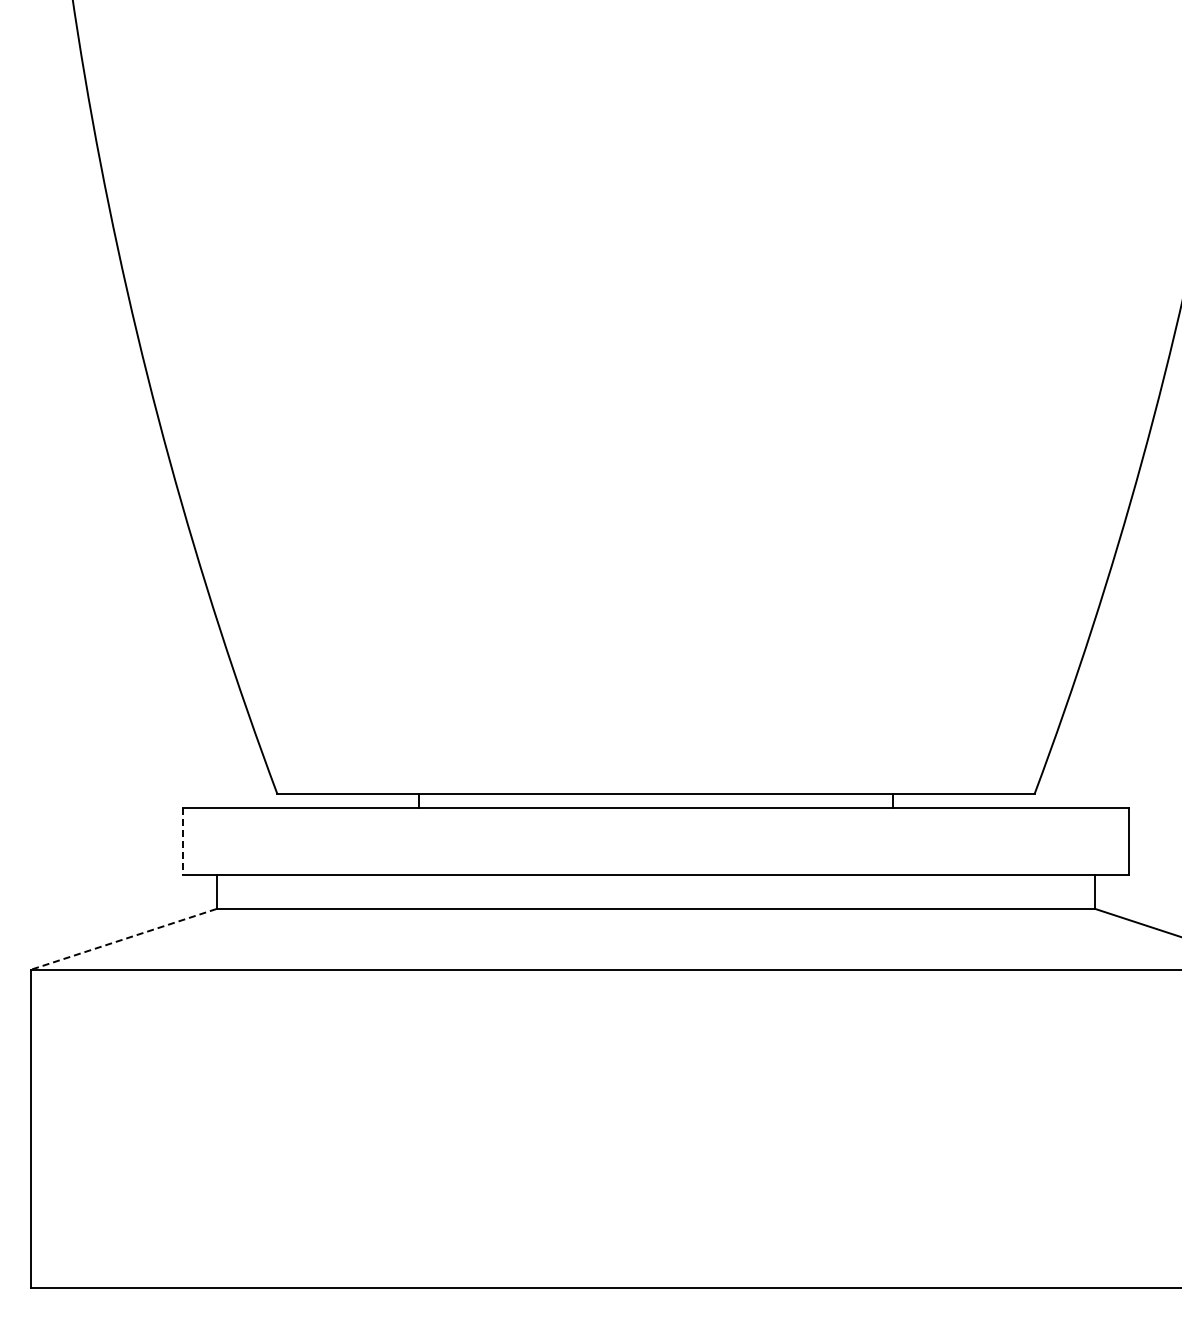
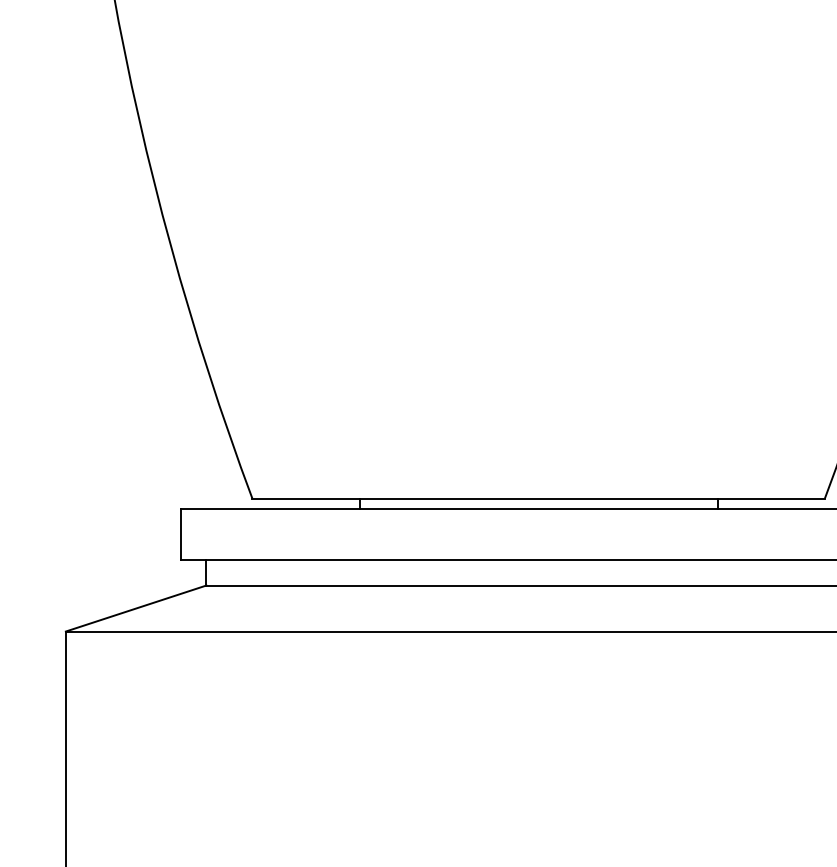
line: (182, 841) -> (180, 534), dashed -> solid
line: (123, 939) -> (136, 608), dashed -> solid

